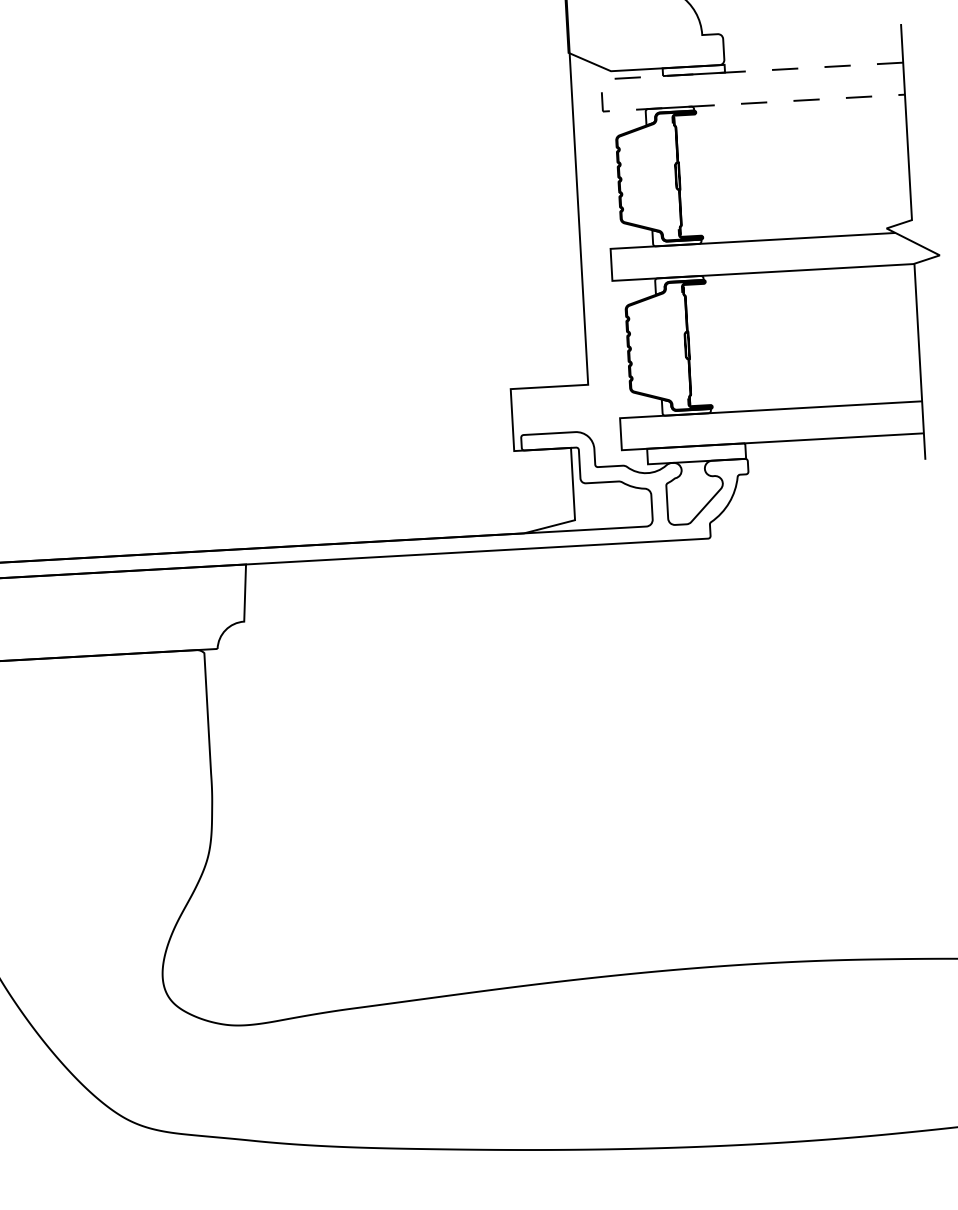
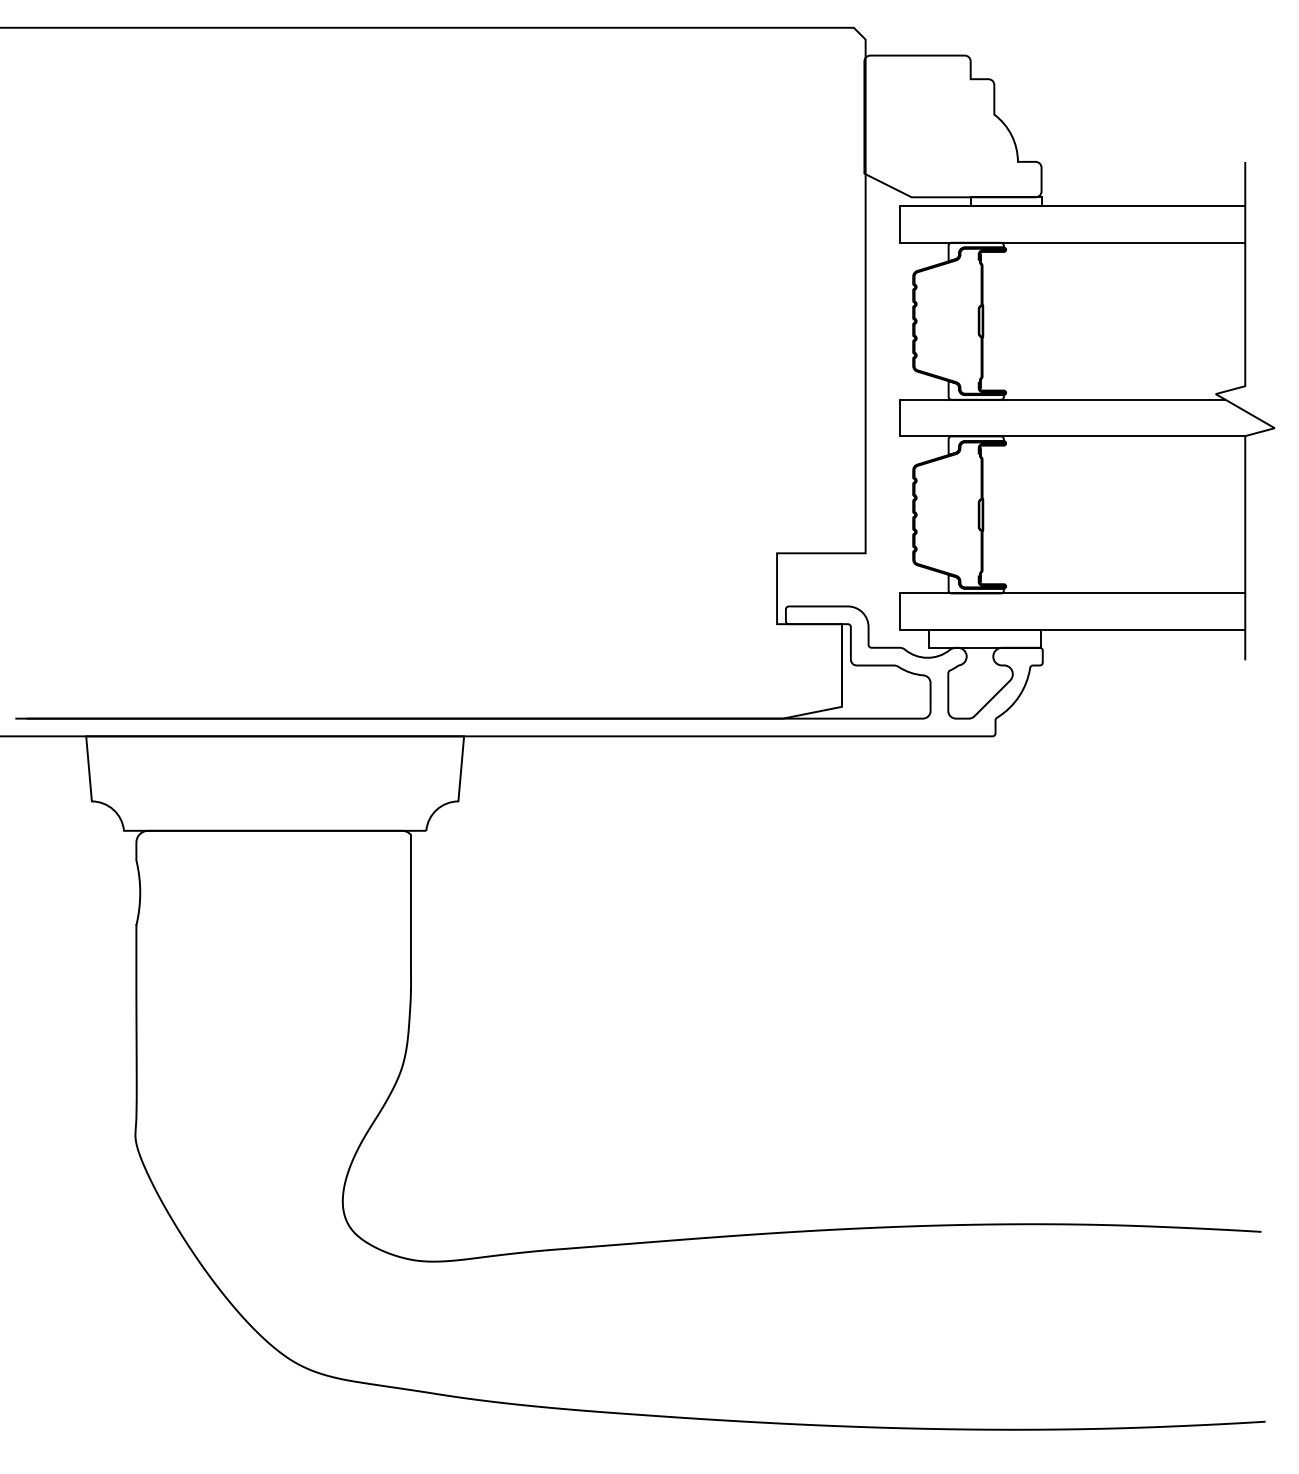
line: (601, 95) -> (899, 224), dashed -> solid

